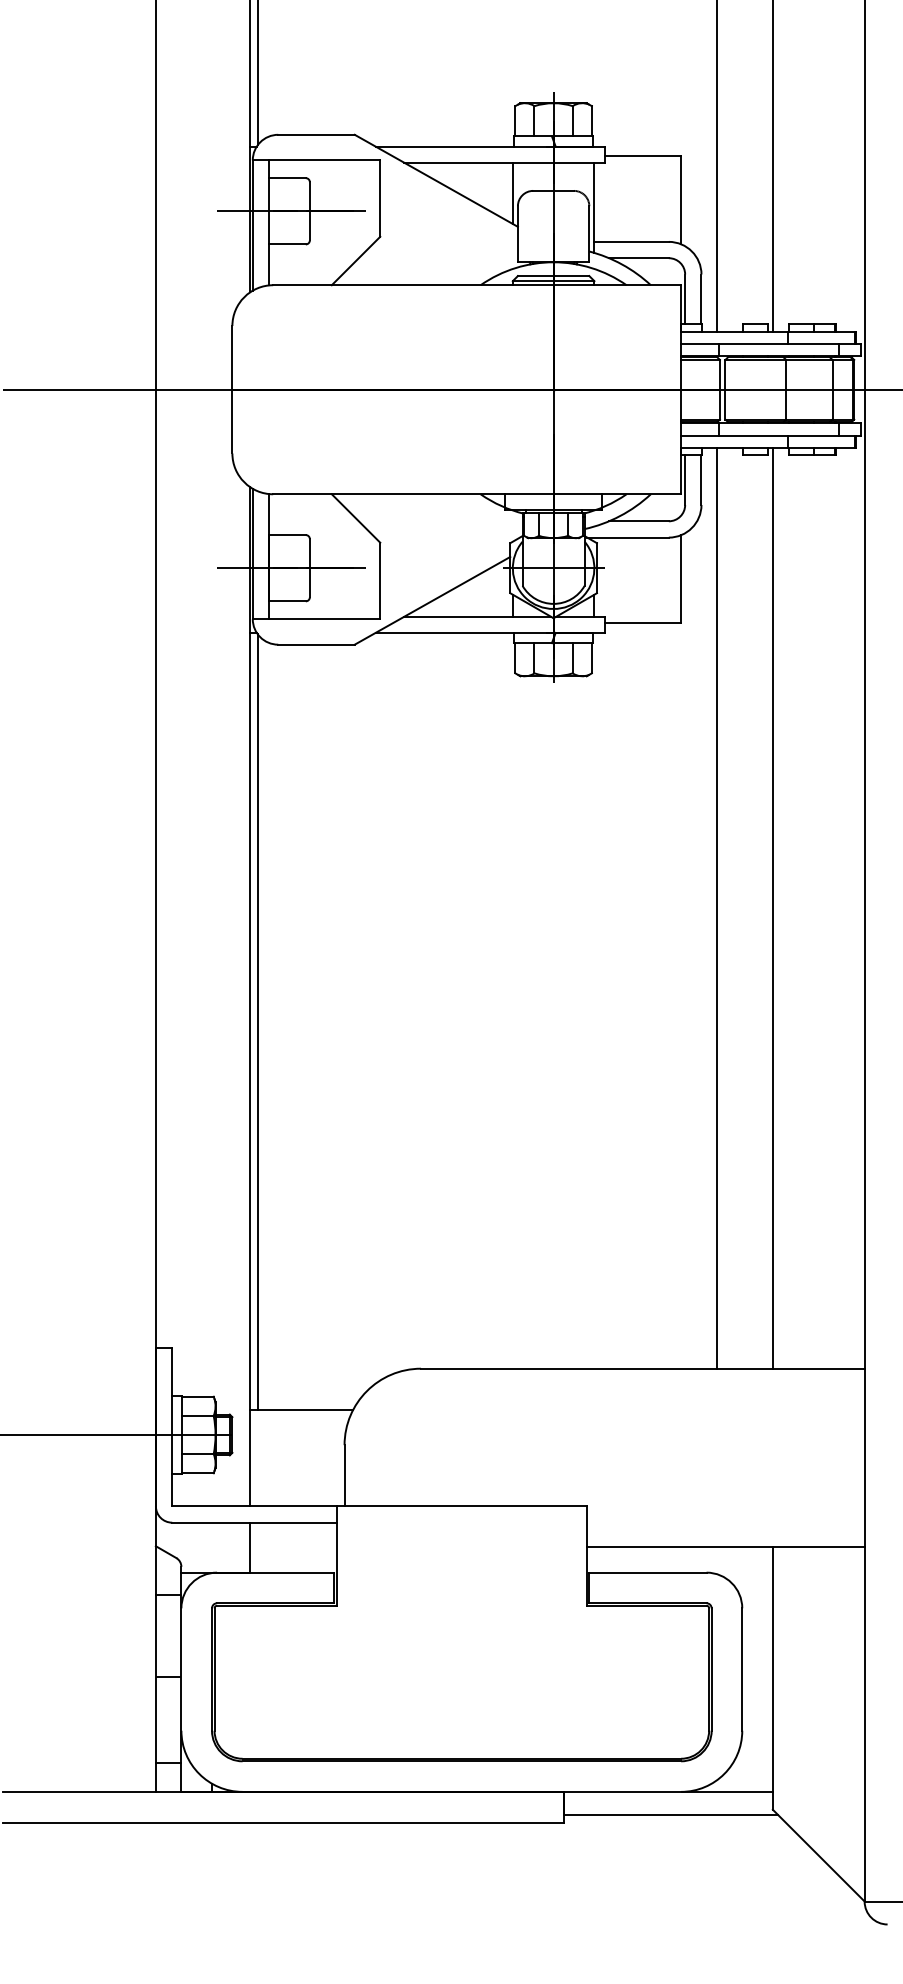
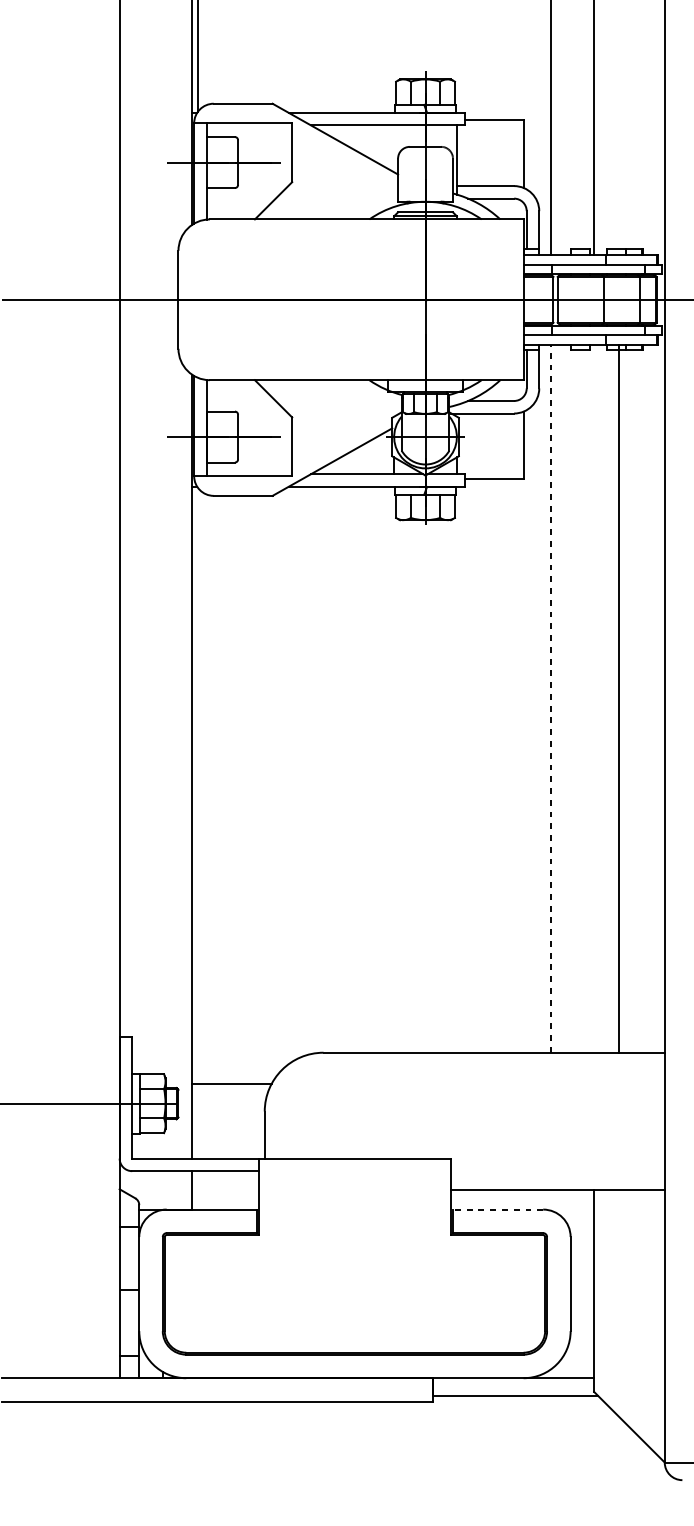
line: (512, 192) -> (393, 148), removed
line: (716, 907) -> (550, 698), solid -> dashed
line: (772, 907) -> (618, 698), moved
line: (257, 1021) -> (197, 785), removed
line: (647, 1572) -> (497, 1209), solid -> dashed

